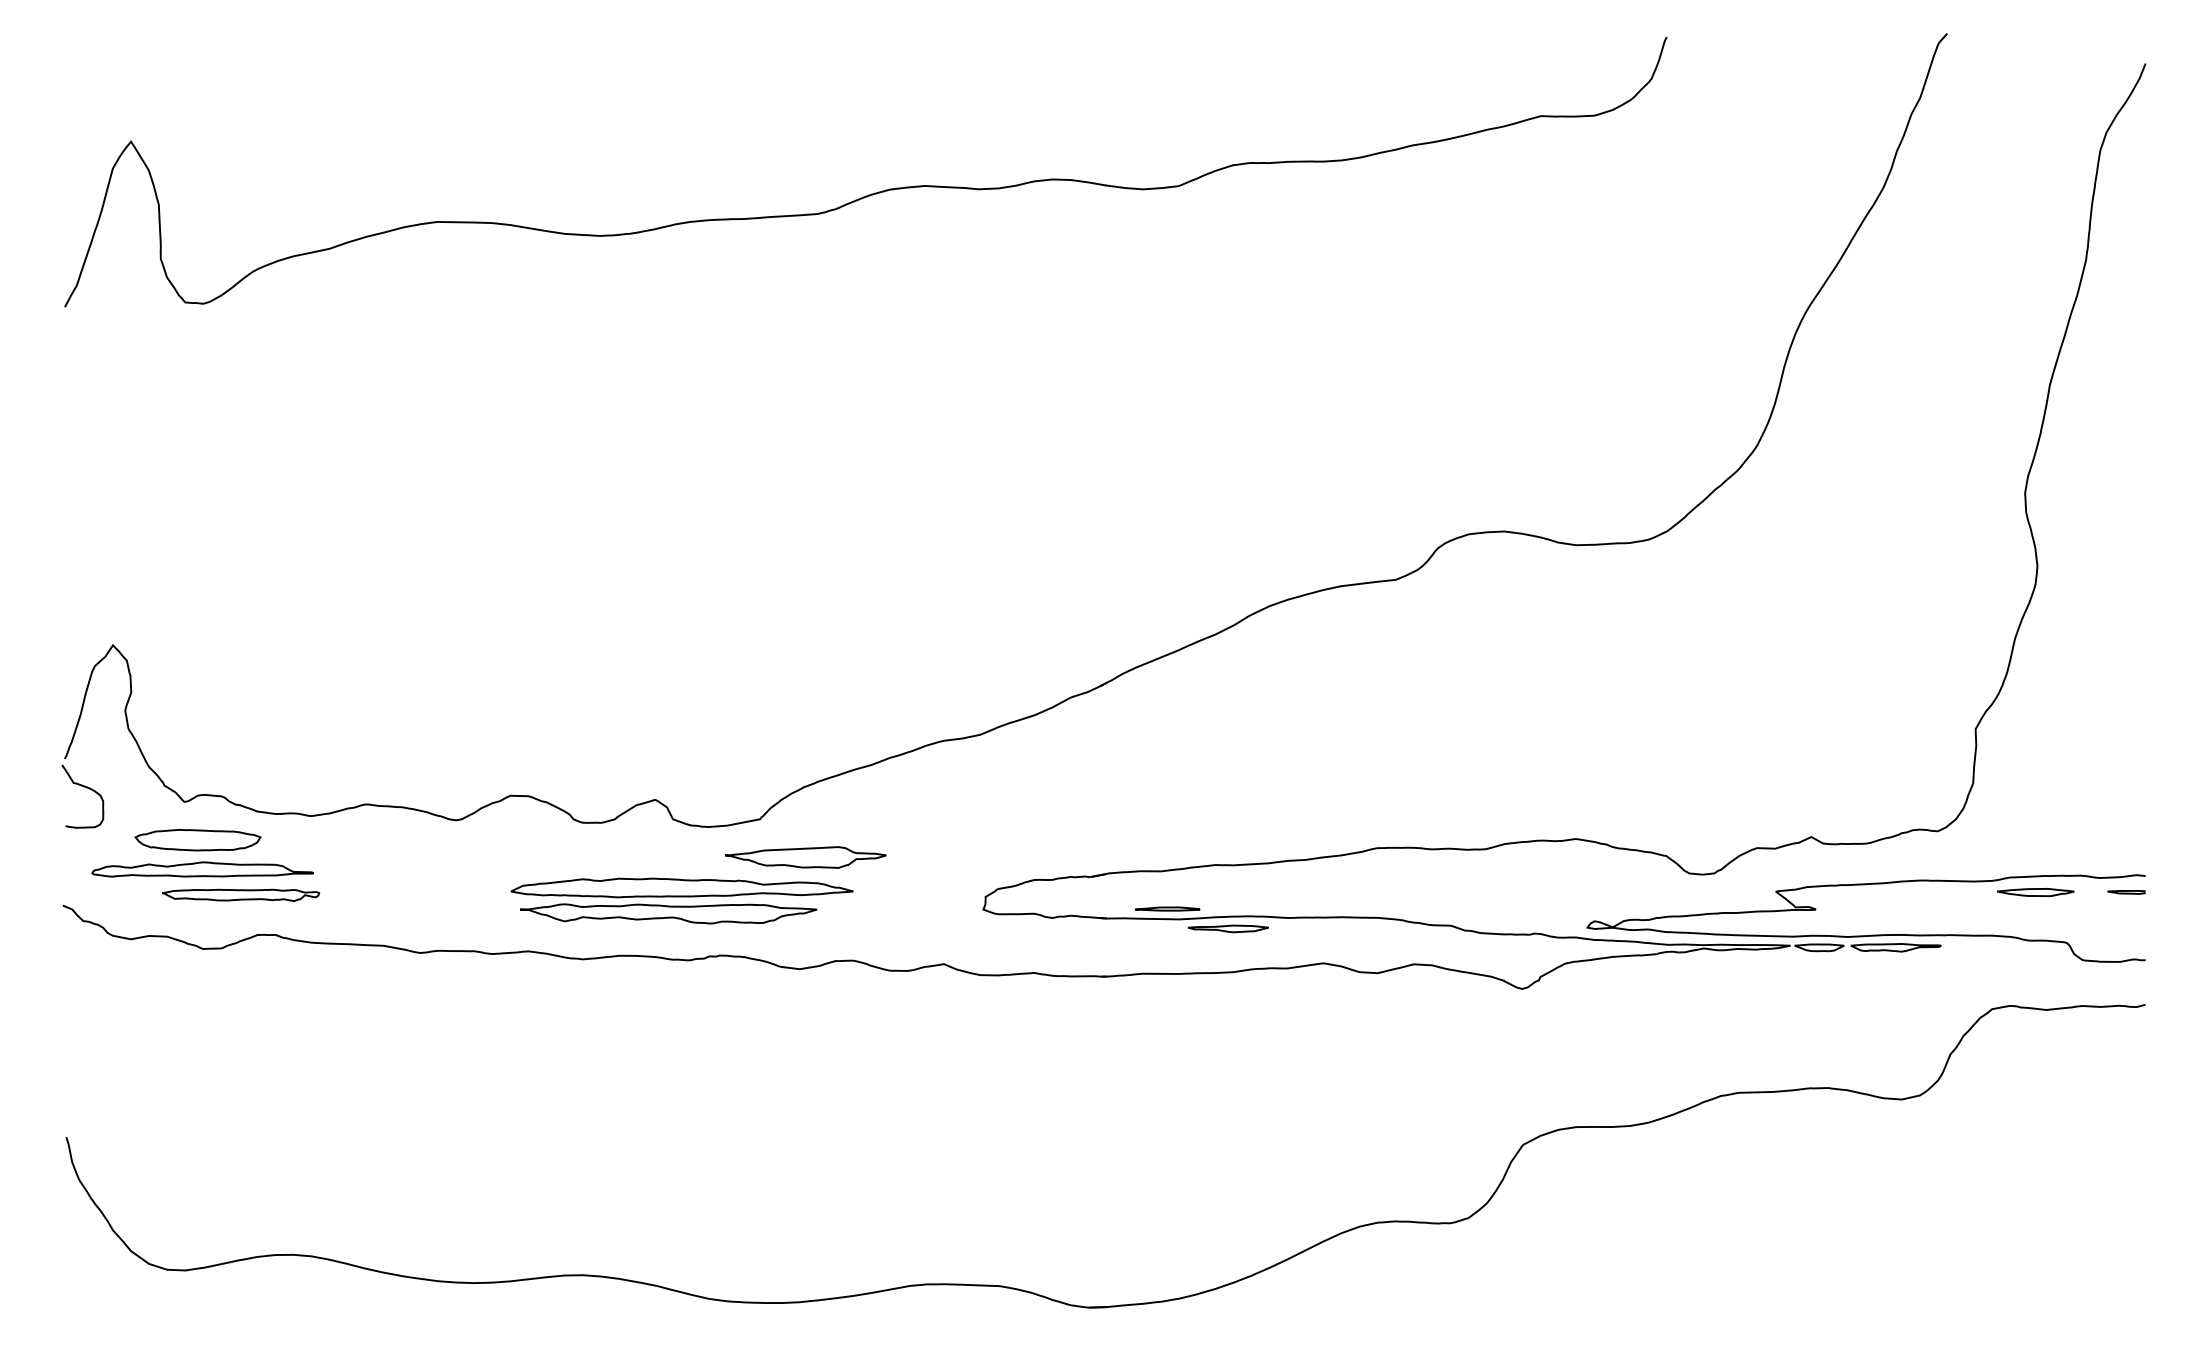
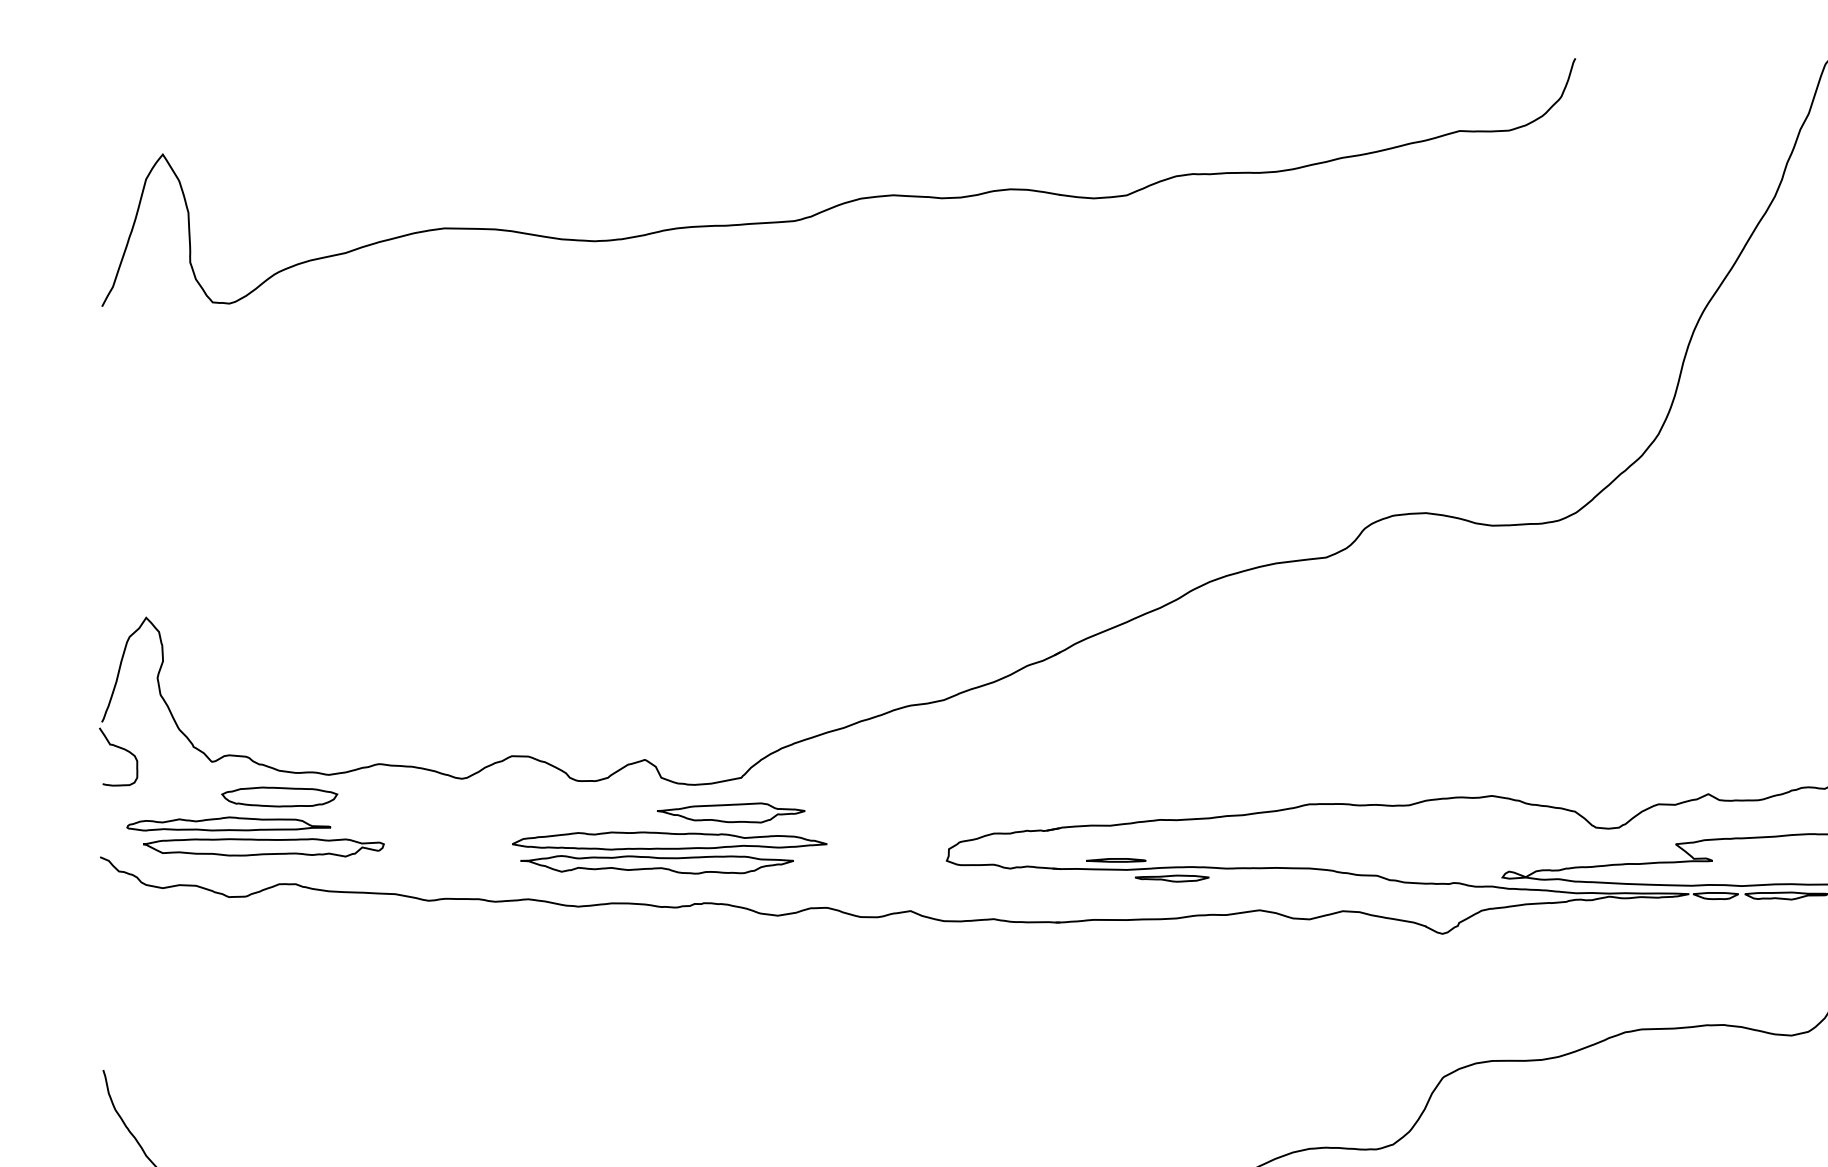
part: (197, 840) -> (279, 797), moved
part: (805, 857) -> (730, 812), moved
part: (240, 895) -> (263, 847), size x1.67

